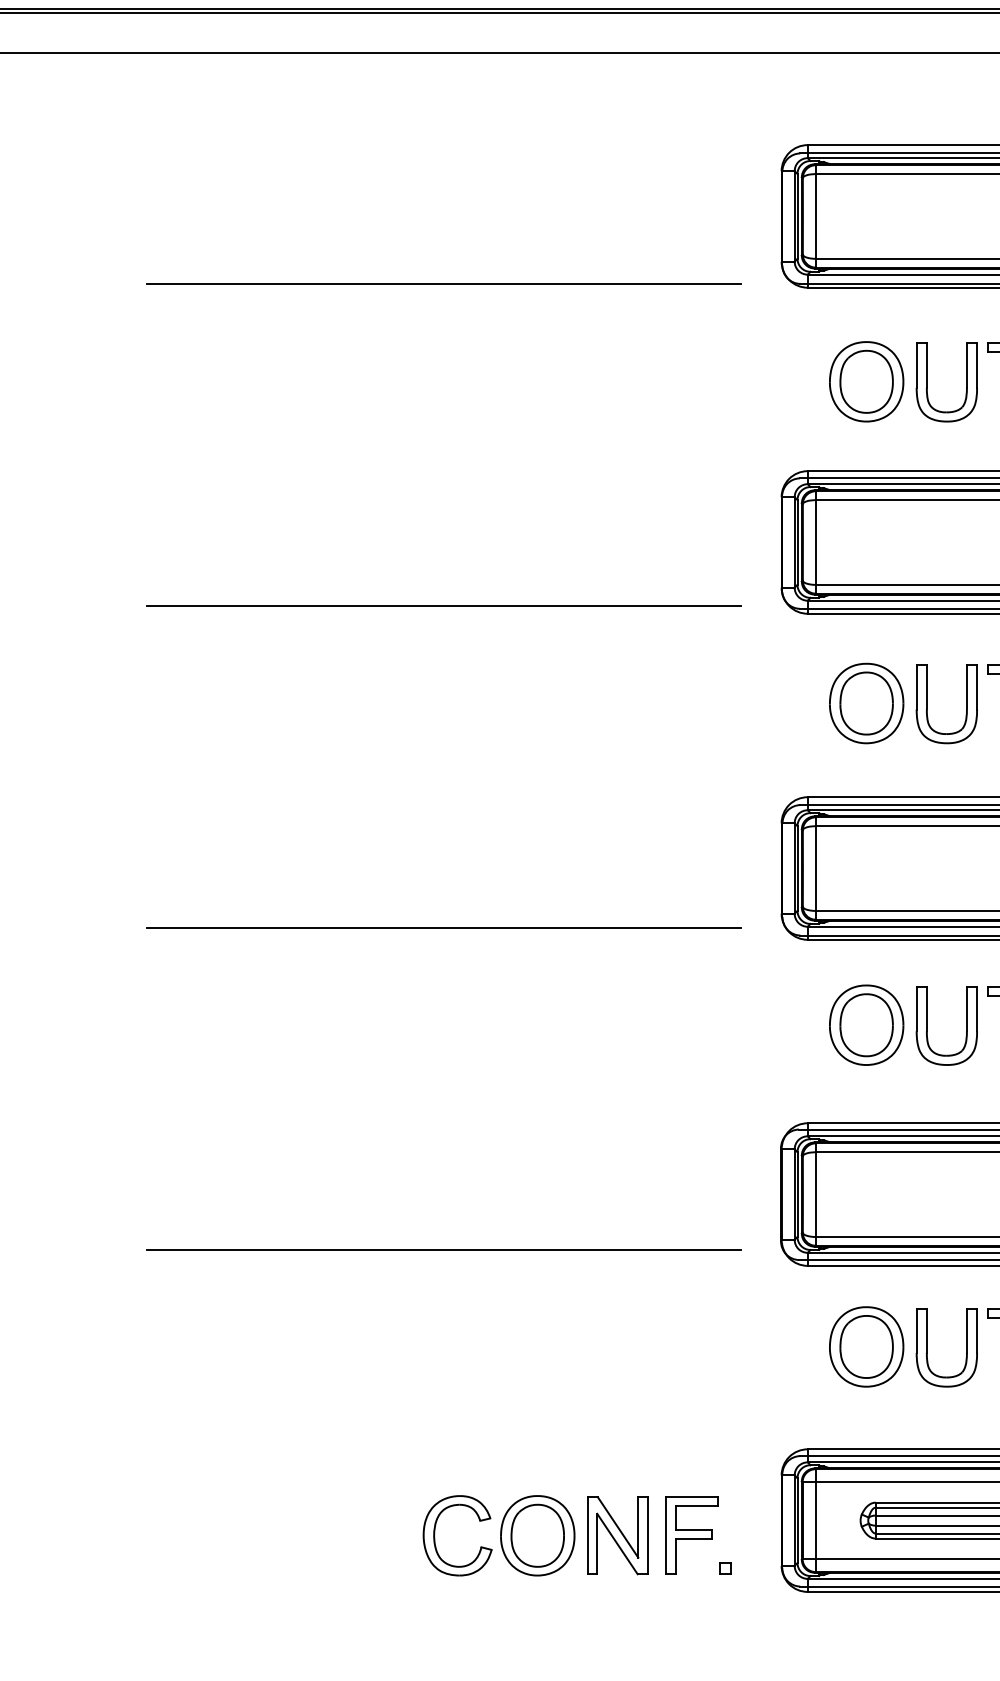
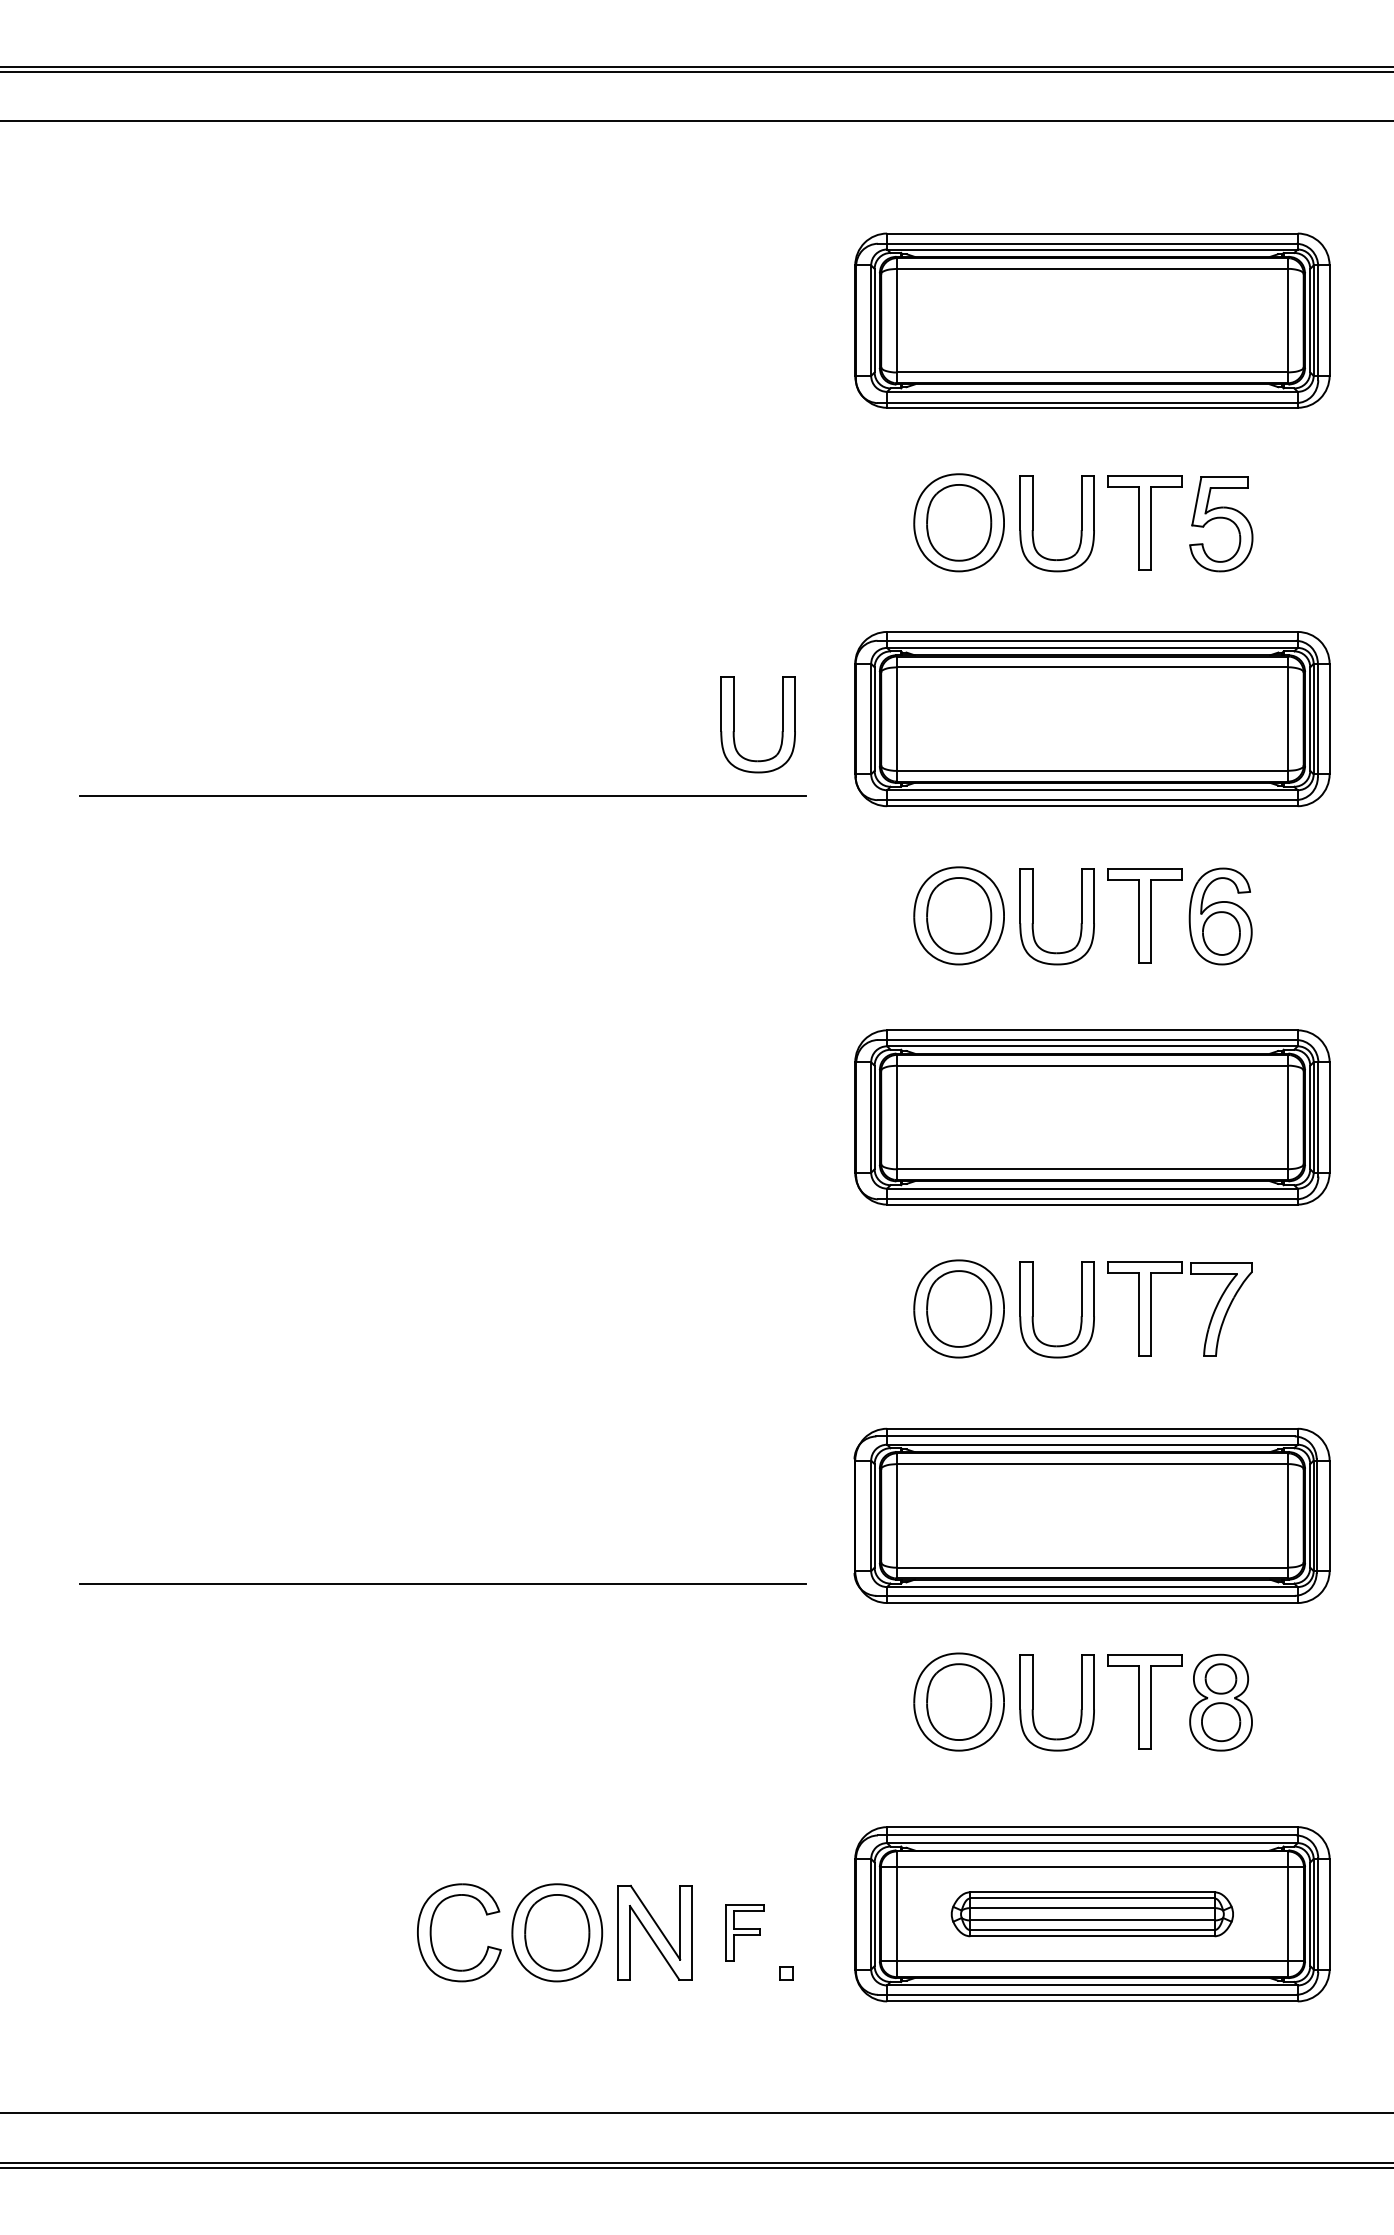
line: (444, 283) -> (443, 402), removed
part: (682, 546) -> (734, 724), added
line: (444, 928) -> (443, 1190), removed
part: (691, 1535) -> (745, 1932), size x0.6

